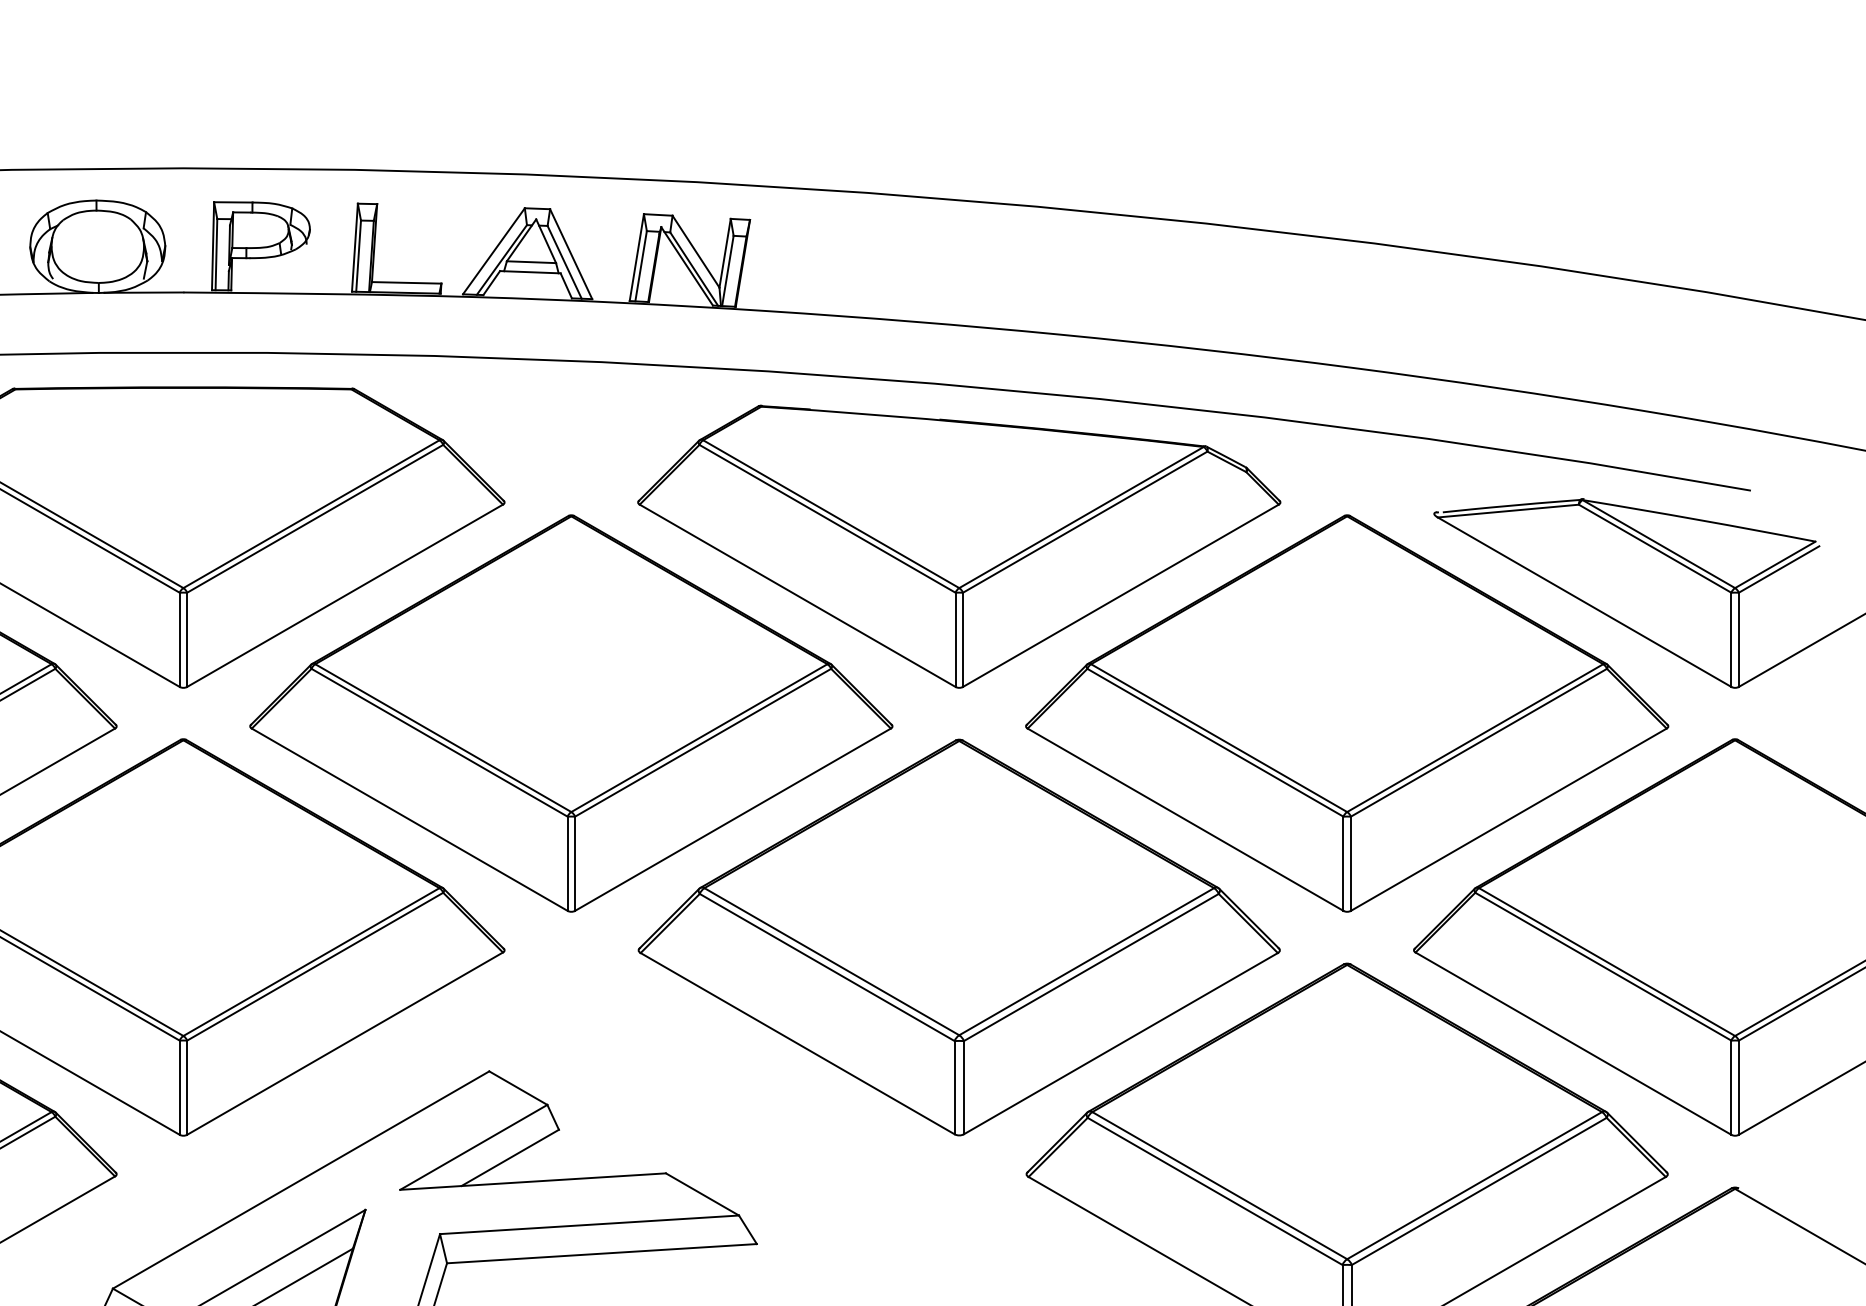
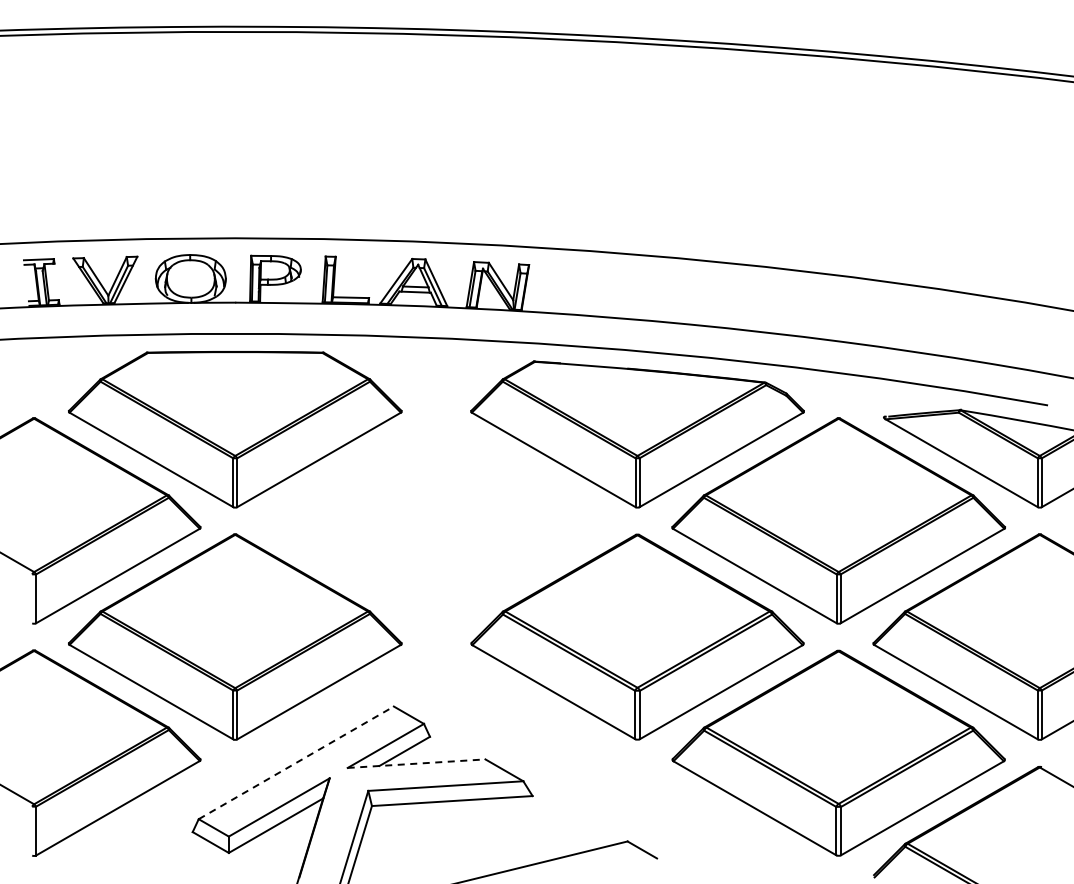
part: (571, 712) -> (436, 520), removed
line: (301, 1179) -> (296, 762), solid -> dashed
line: (534, 1181) -> (417, 763), solid -> dashed

